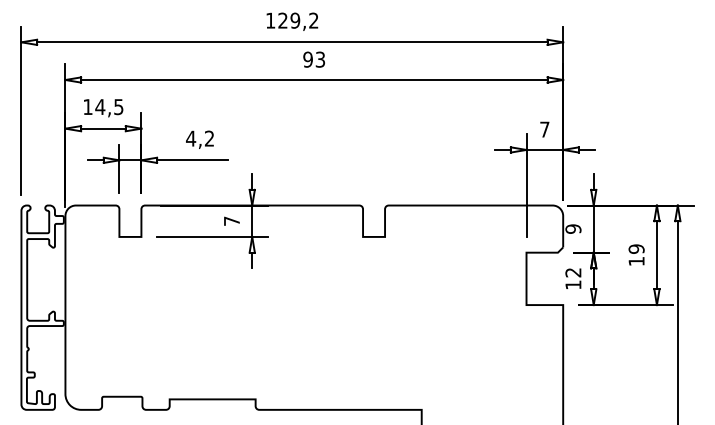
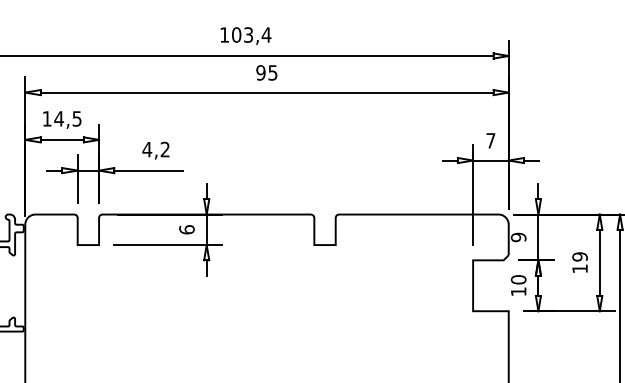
text: (298, 20) -> (251, 34), 129,2 -> 103,4
text: (320, 59) -> (273, 72), 93 -> 95
text: (231, 220) -> (186, 229), 7 -> 6
text: (573, 272) -> (518, 279), 12 -> 10

